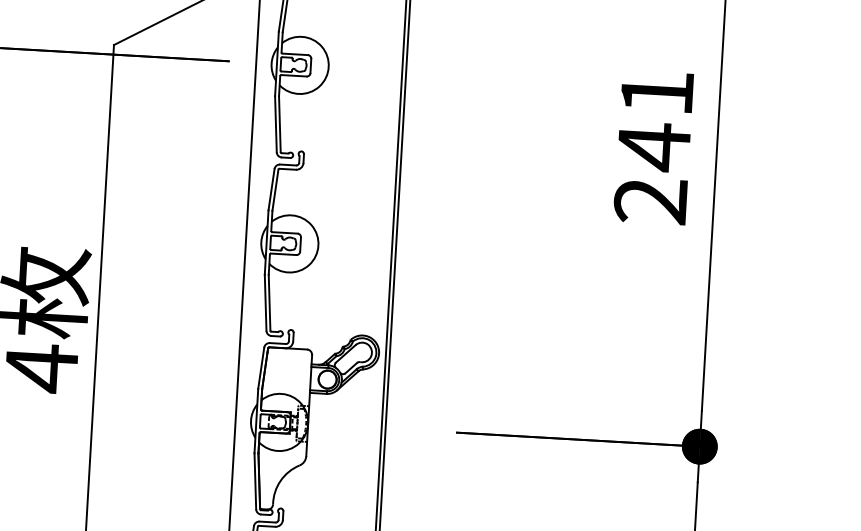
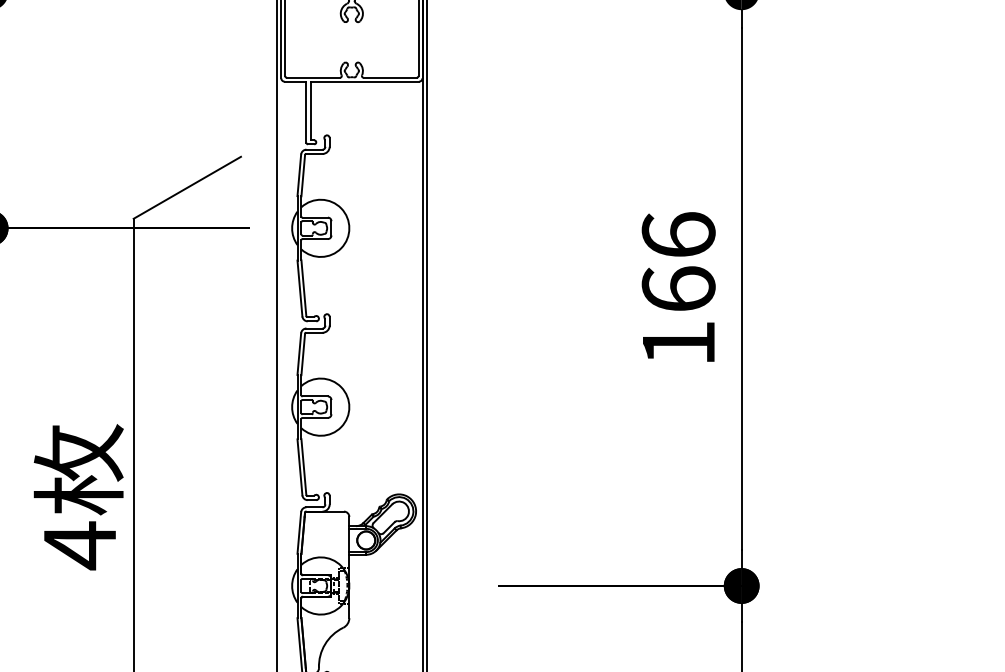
text: (653, 147) -> (678, 289), 241 -> 166

